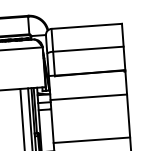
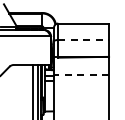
line: (89, 49) -> (84, 40), solid -> dashed
line: (88, 97) -> (81, 74), solid -> dashed
line: (91, 140) -> (81, 105), removed

